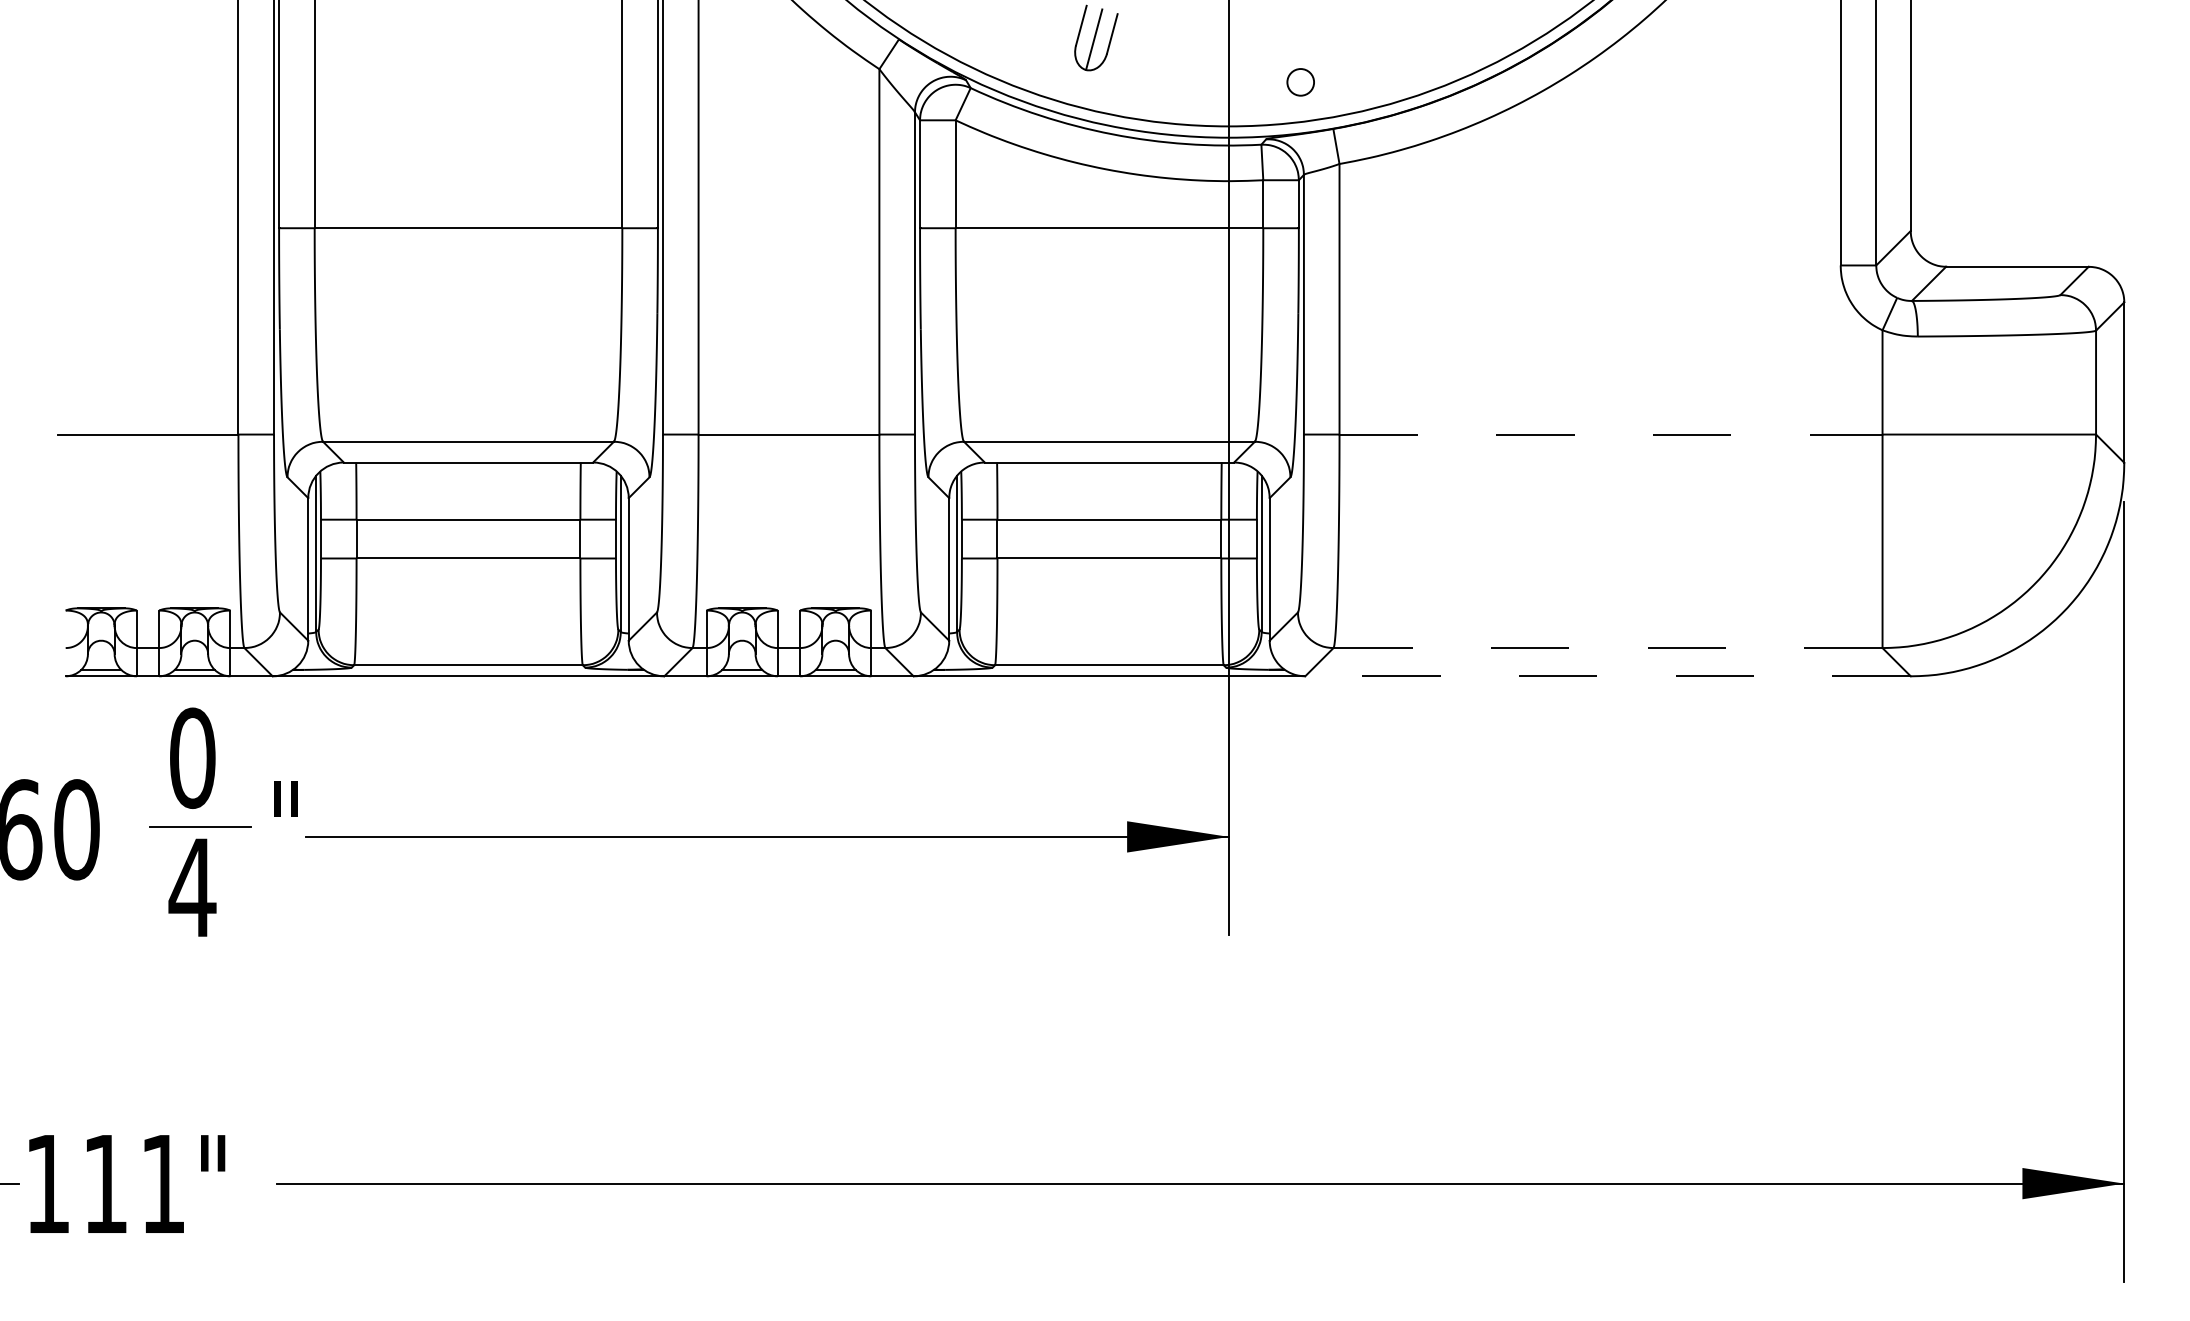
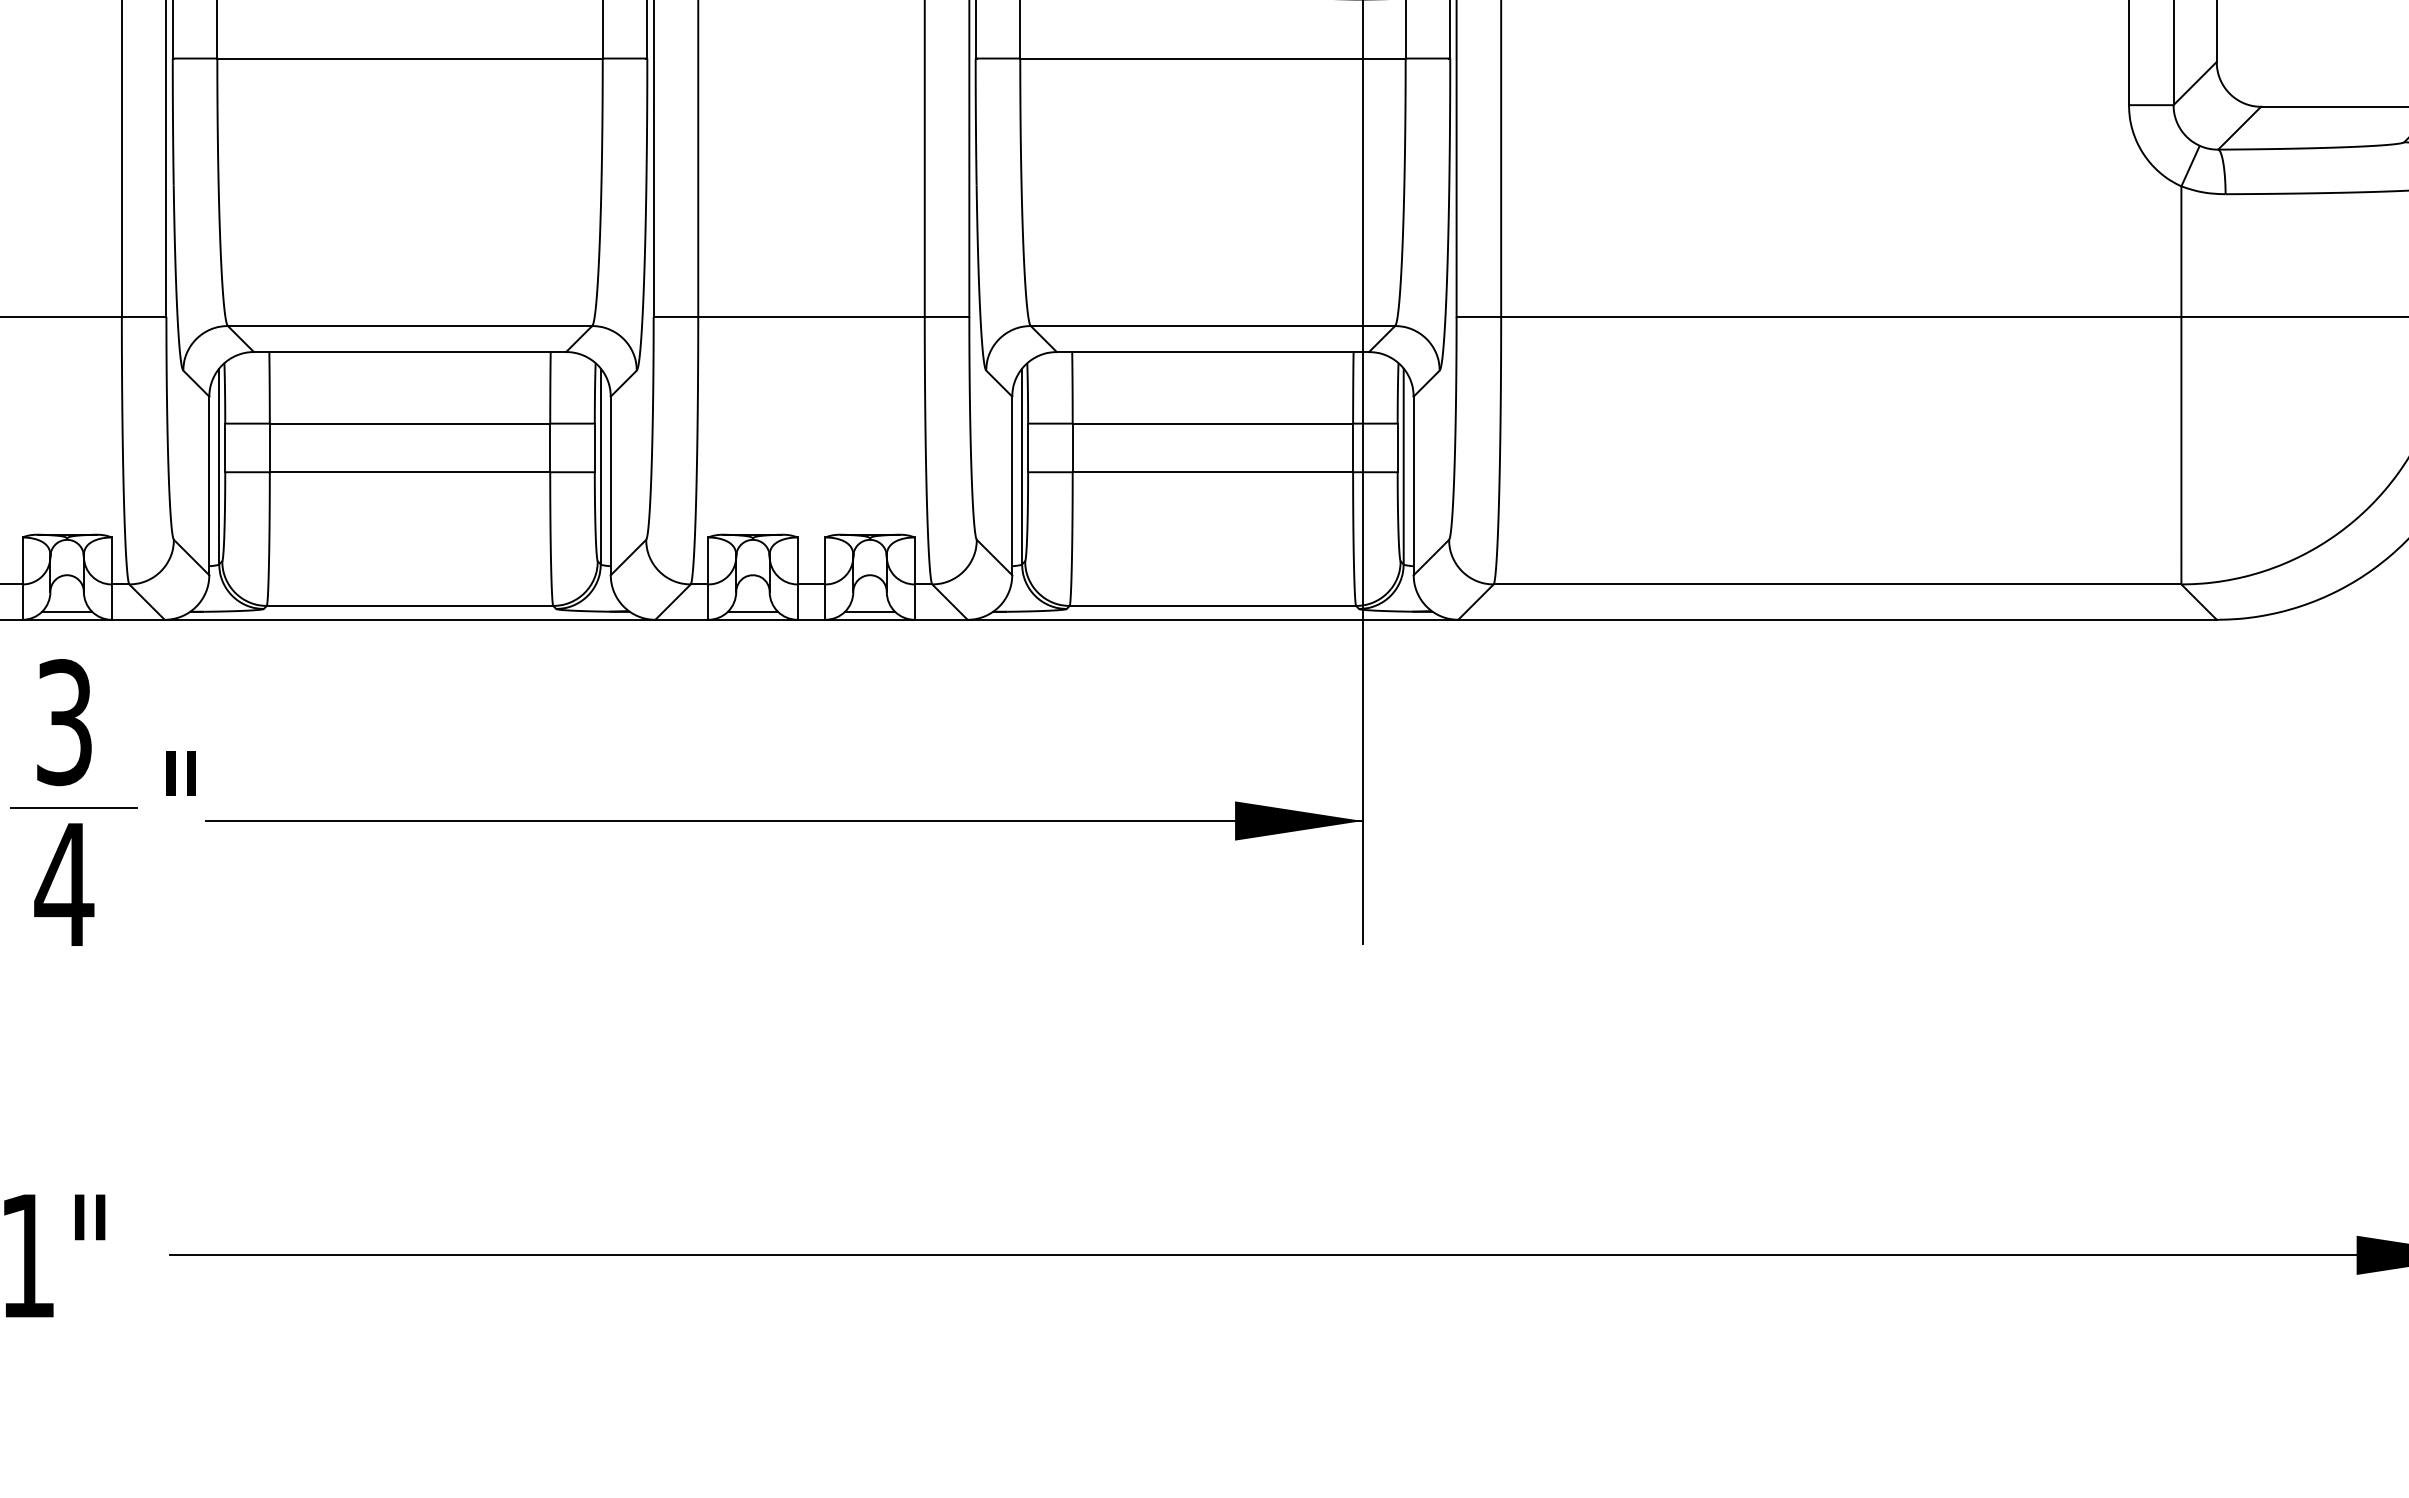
line: (1611, 434) -> (1841, 316), dashed -> solid
line: (1608, 648) -> (1838, 584), dashed -> solid
line: (1608, 676) -> (1838, 620), dashed -> solid
text: (192, 758) -> (64, 722), 0 -> 3

